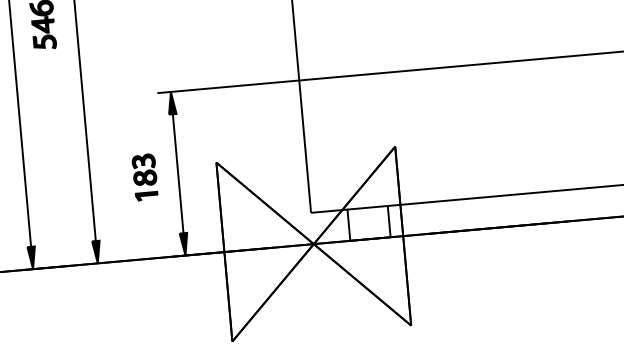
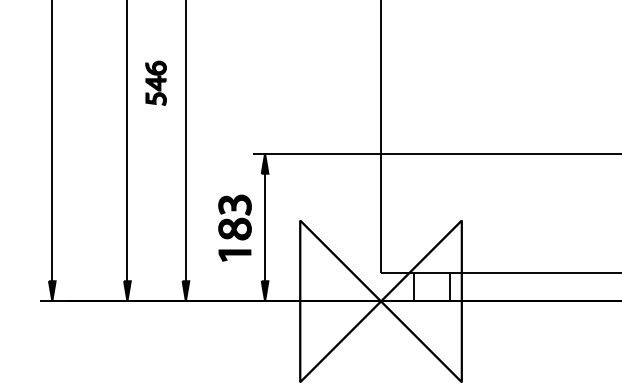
part: (145, 176) -> (235, 227), size x1.6

